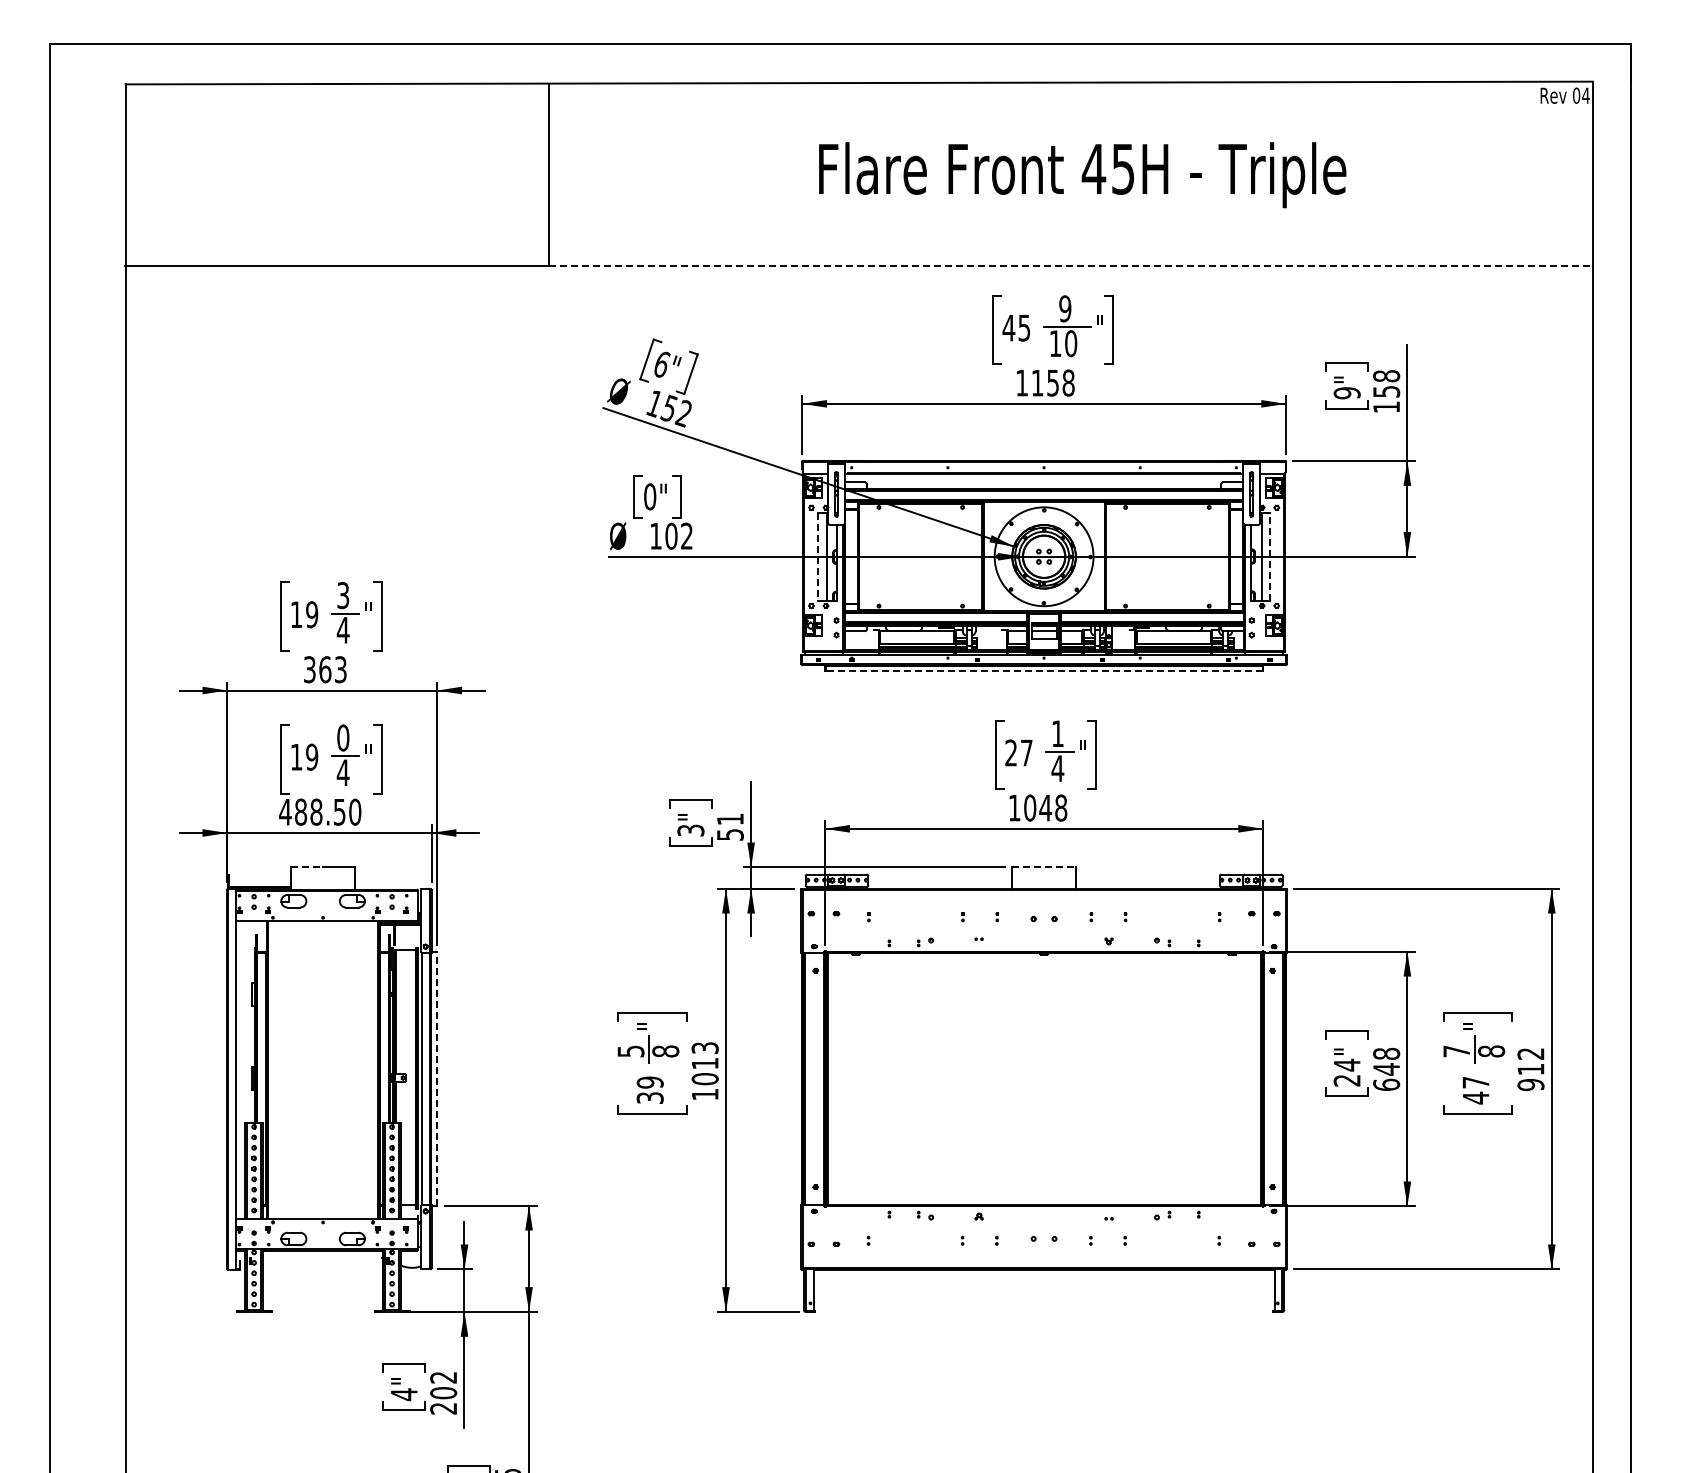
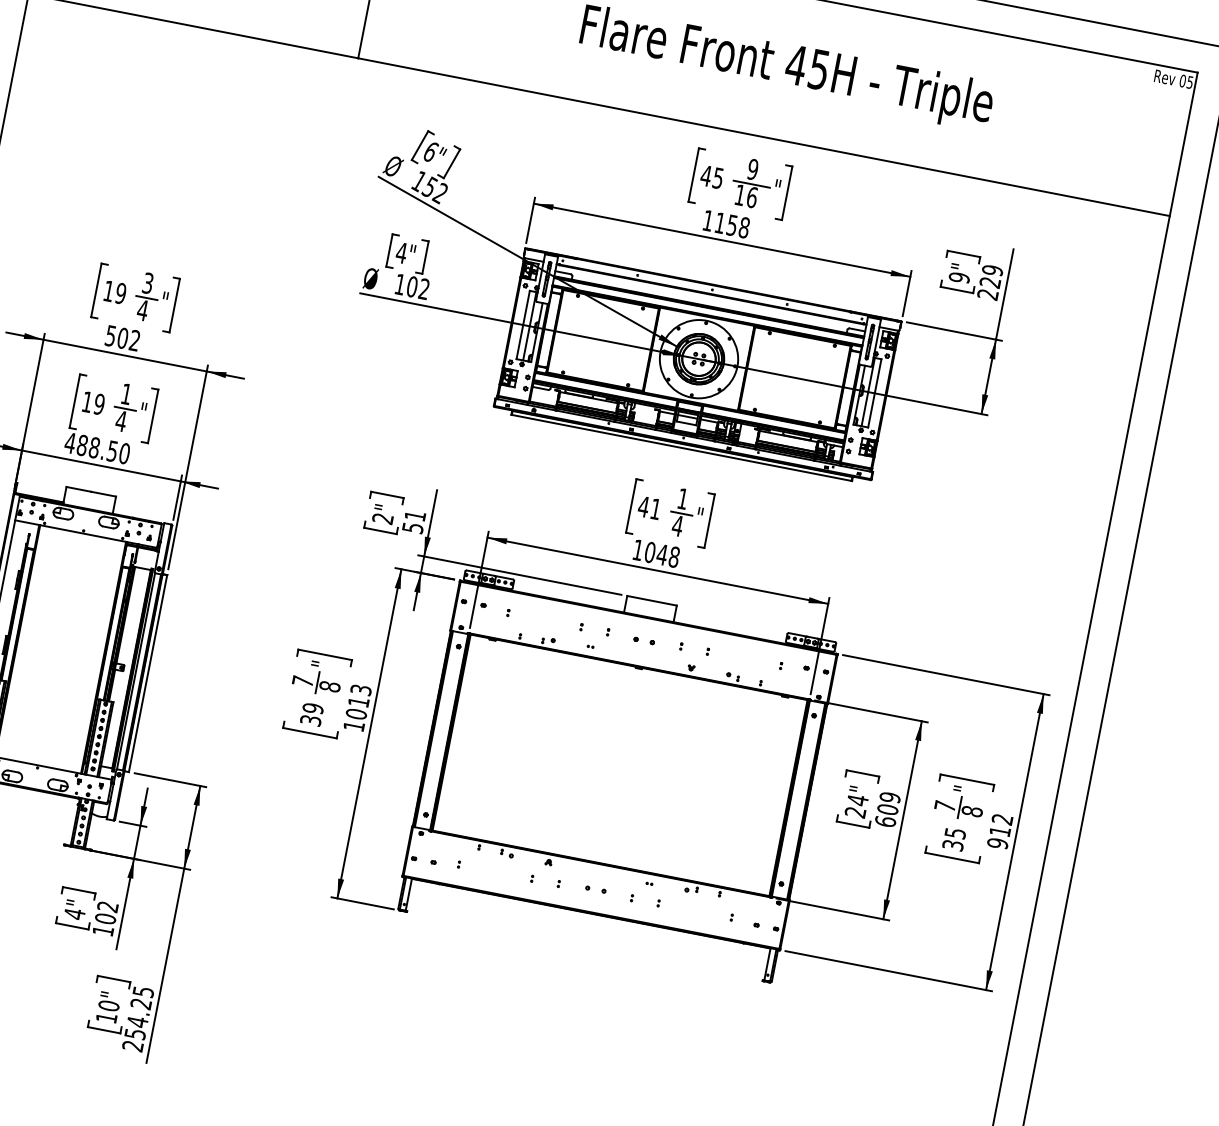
text: (1585, 95) -> (1189, 82), 04 -> 05
line: (1071, 266) -> (764, 137), dashed -> solid
text: (1071, 343) -> (752, 197), 10 -> 16
text: (1386, 391) -> (990, 282), 158 -> 229
text: (649, 496) -> (401, 252), 0" -> 4"
line: (818, 556) -> (523, 324), dashed -> solid
line: (1270, 556) -> (875, 393), dashed -> solid
text: (325, 669) -> (123, 338), 363 -> 502
line: (1043, 670) -> (681, 447), dashed -> solid
text: (343, 737) -> (126, 393), 0 -> 1
text: (1018, 752) -> (649, 507), 27 -> 41
text: (690, 830) -> (382, 518), 3" -> 2"
line: (307, 867) -> (79, 489), dashed -> solid
line: (1044, 867) -> (652, 600), dashed -> solid
text: (630, 1051) -> (302, 681), 5 -> 7
text: (1386, 1061) -> (888, 803), 648 -> 609
line: (437, 1079) -> (148, 674), dashed -> solid
text: (1475, 1090) -> (953, 839), 47 -> 35
text: (443, 1408) -> (103, 930), 202 -> 102

